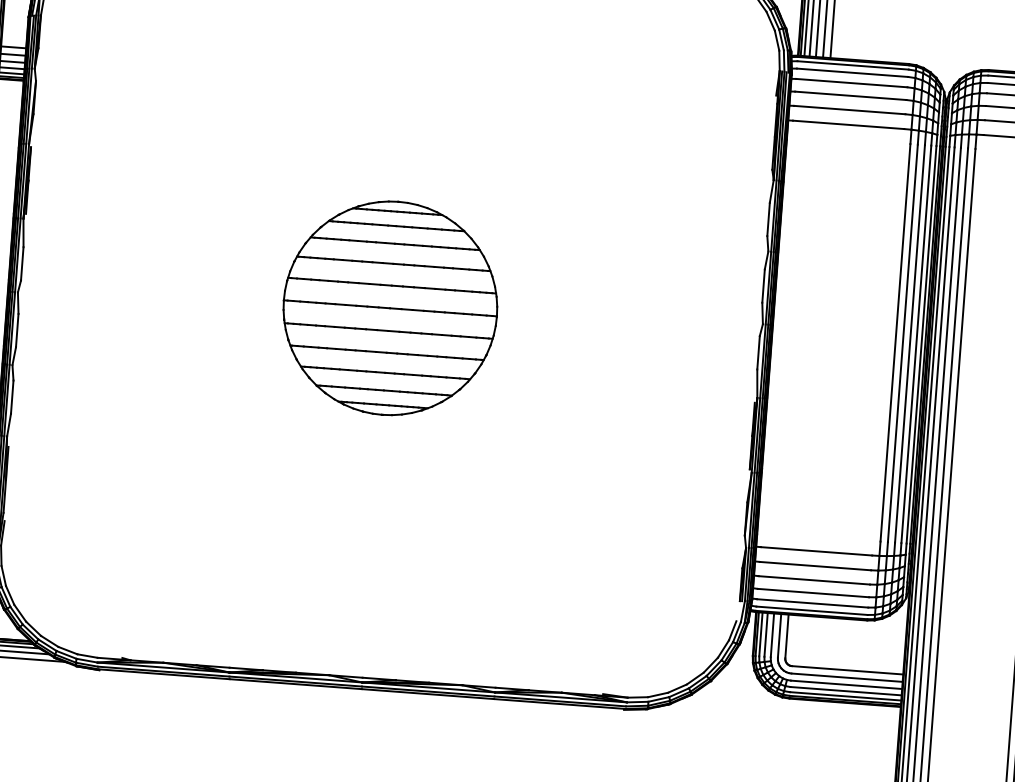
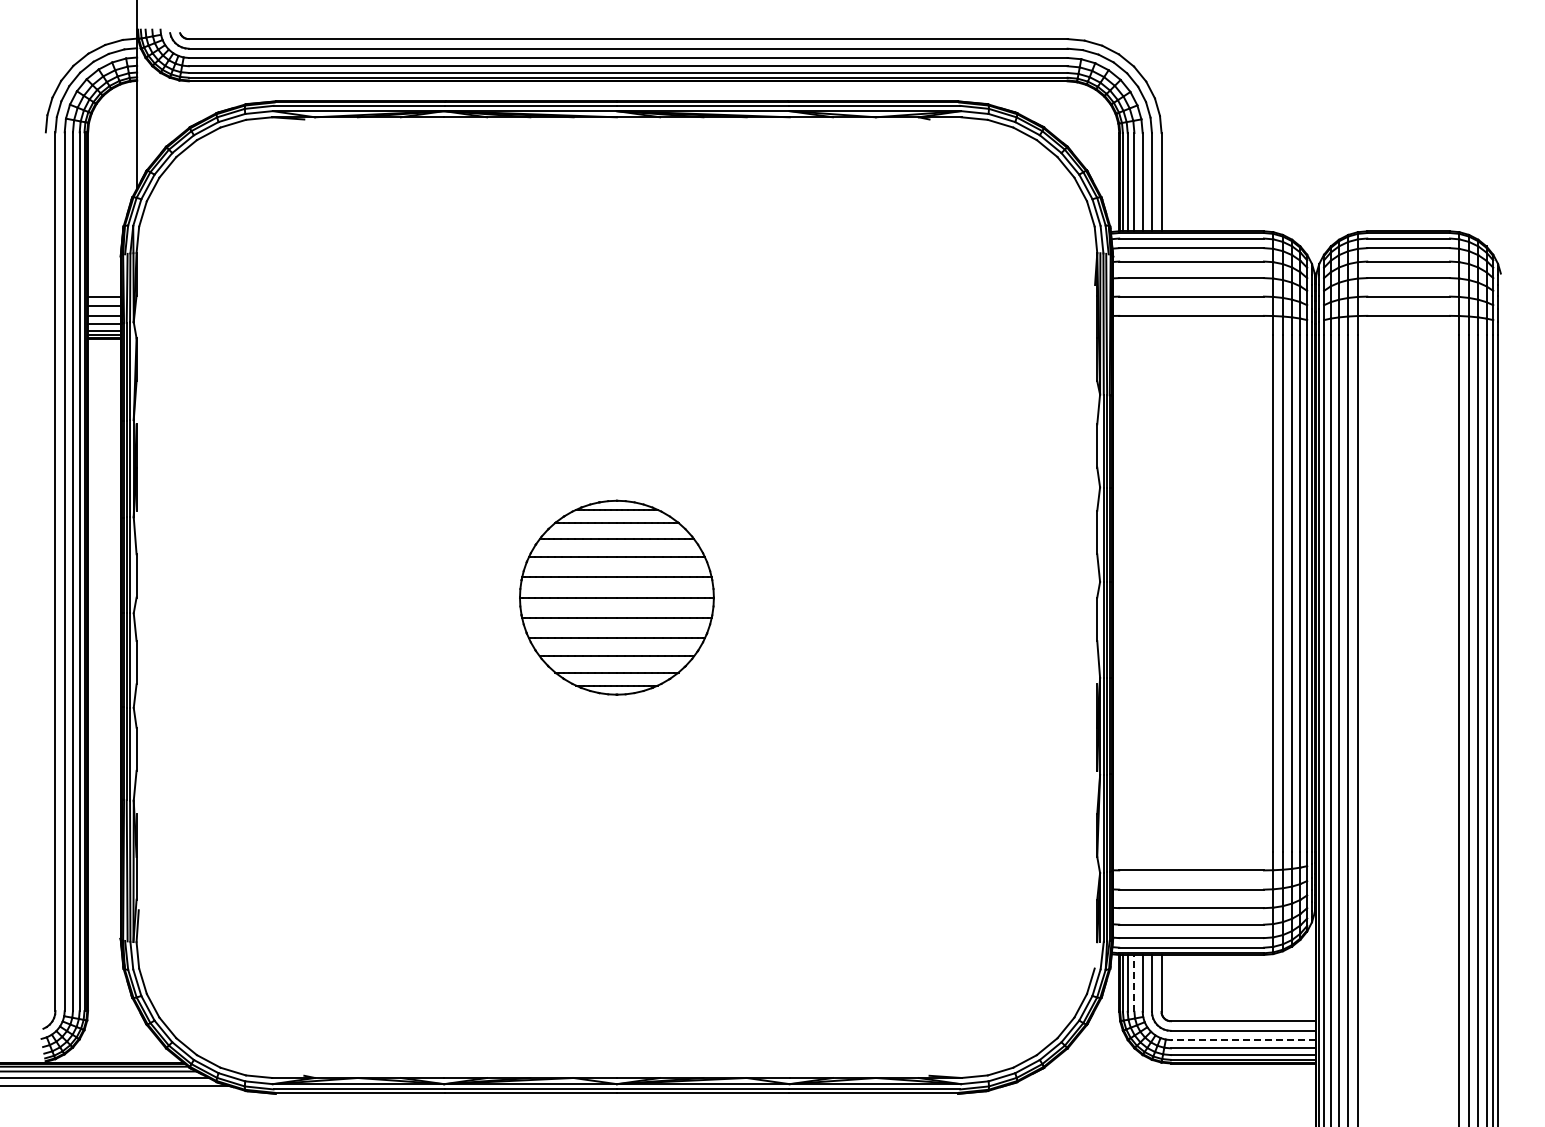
part: (390, 308) -> (616, 597), size x0.7
line: (766, 634) -> (1134, 982), solid -> dashed
line: (845, 685) -> (1242, 1040), solid -> dashed

